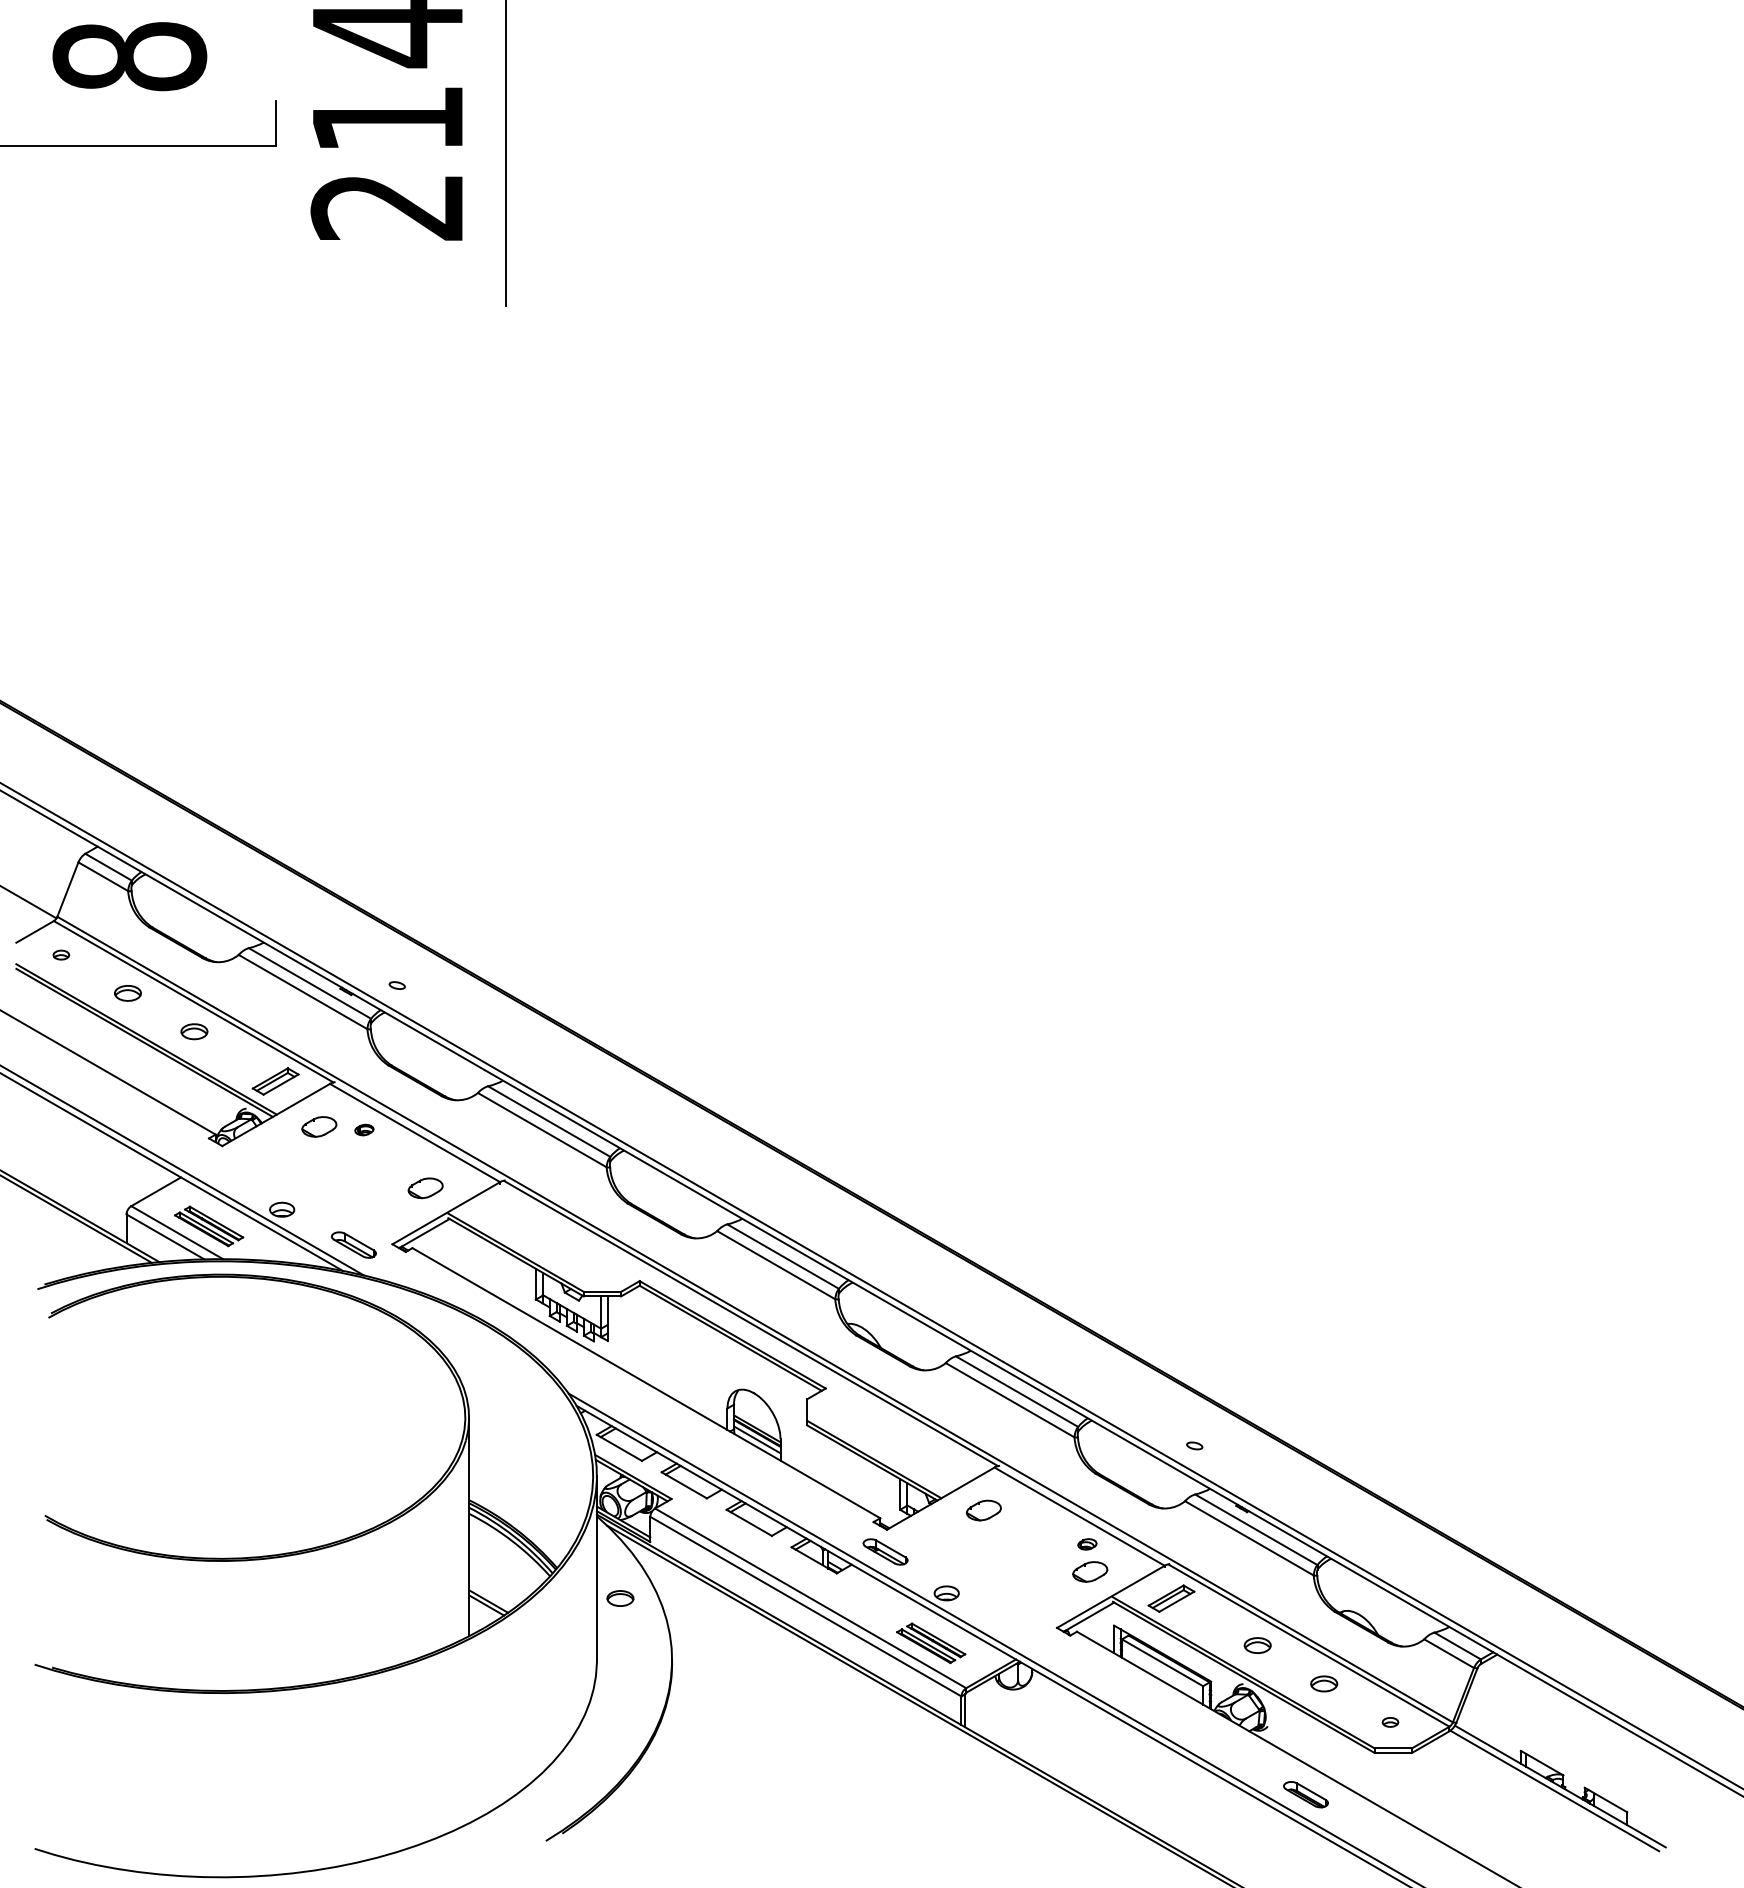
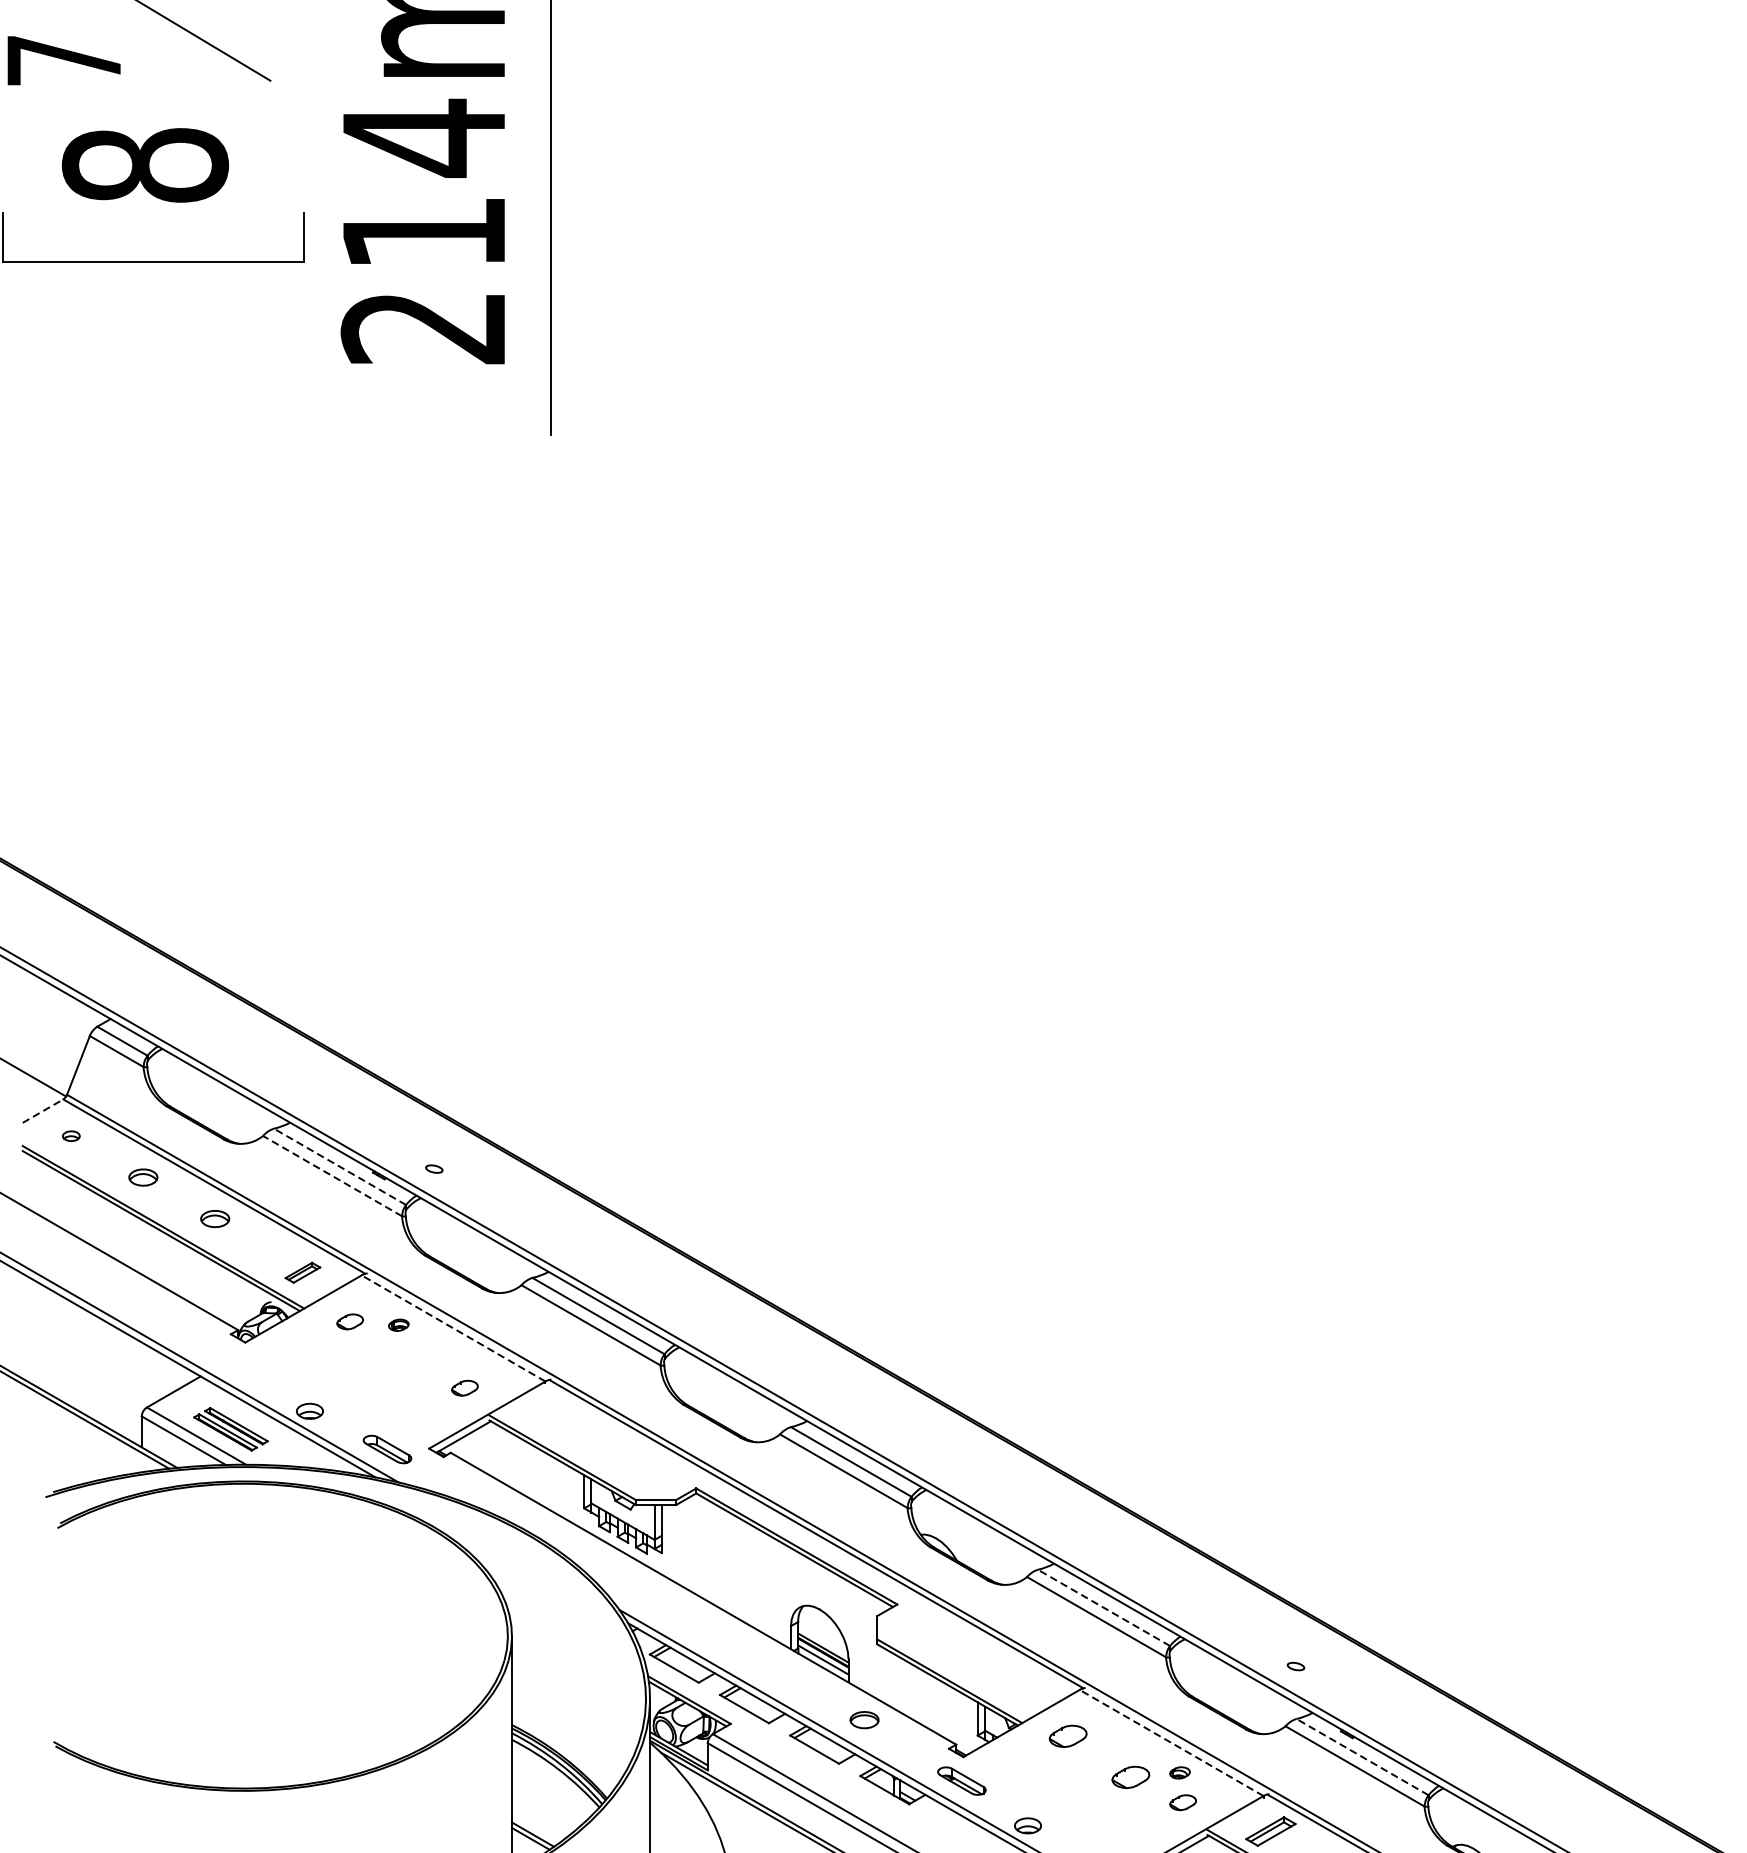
line: (35, 931) -> (43, 1110), solid -> dashed
line: (310, 983) -> (340, 1166), solid -> dashed
line: (302, 991) -> (331, 1175), solid -> dashed
part: (275, 1081) -> (302, 1272), size x0.7
part: (319, 1126) -> (350, 1321), size x0.7
line: (414, 1132) -> (452, 1327), solid -> dashed
part: (425, 1188) -> (464, 1388), size x0.7
line: (1017, 1391) -> (1104, 1607), solid -> dashed
line: (1079, 1516) -> (1171, 1742), solid -> dashed
line: (1256, 1529) -> (1362, 1756), solid -> dashed
part: (1041, 1548) -> (1130, 1777), added
part: (1090, 1571) -> (1183, 1802), size x0.7
part: (620, 1598) -> (864, 1720), moved

